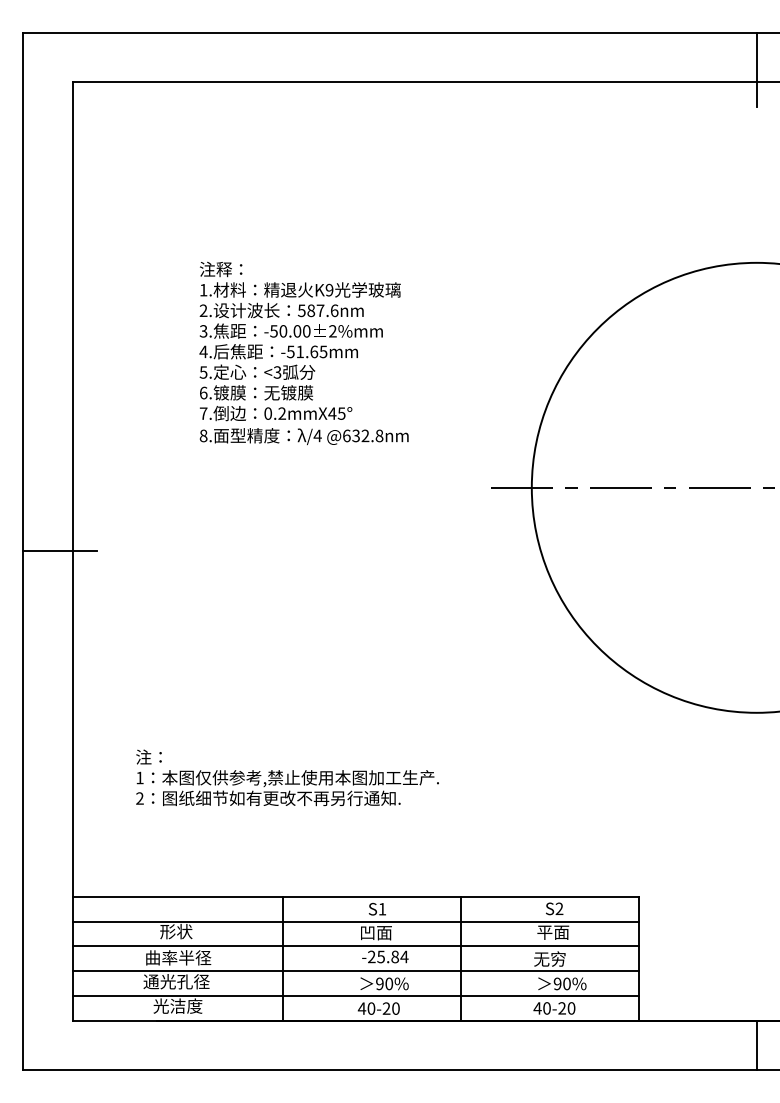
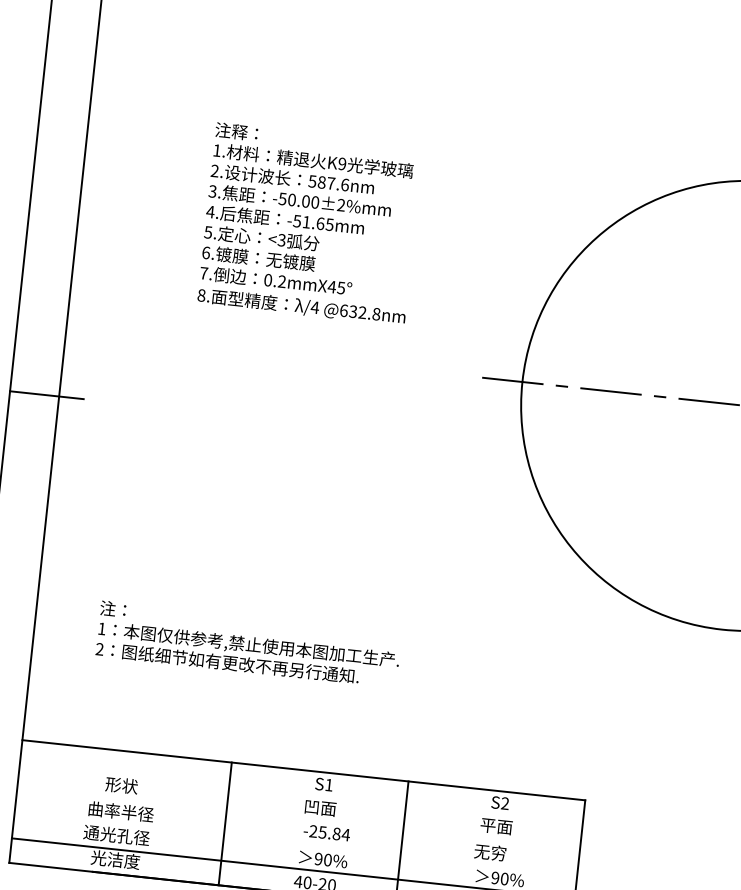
line: (355, 921) -> (301, 794), removed
line: (355, 946) -> (298, 819), removed
line: (355, 971) -> (295, 844), removed

